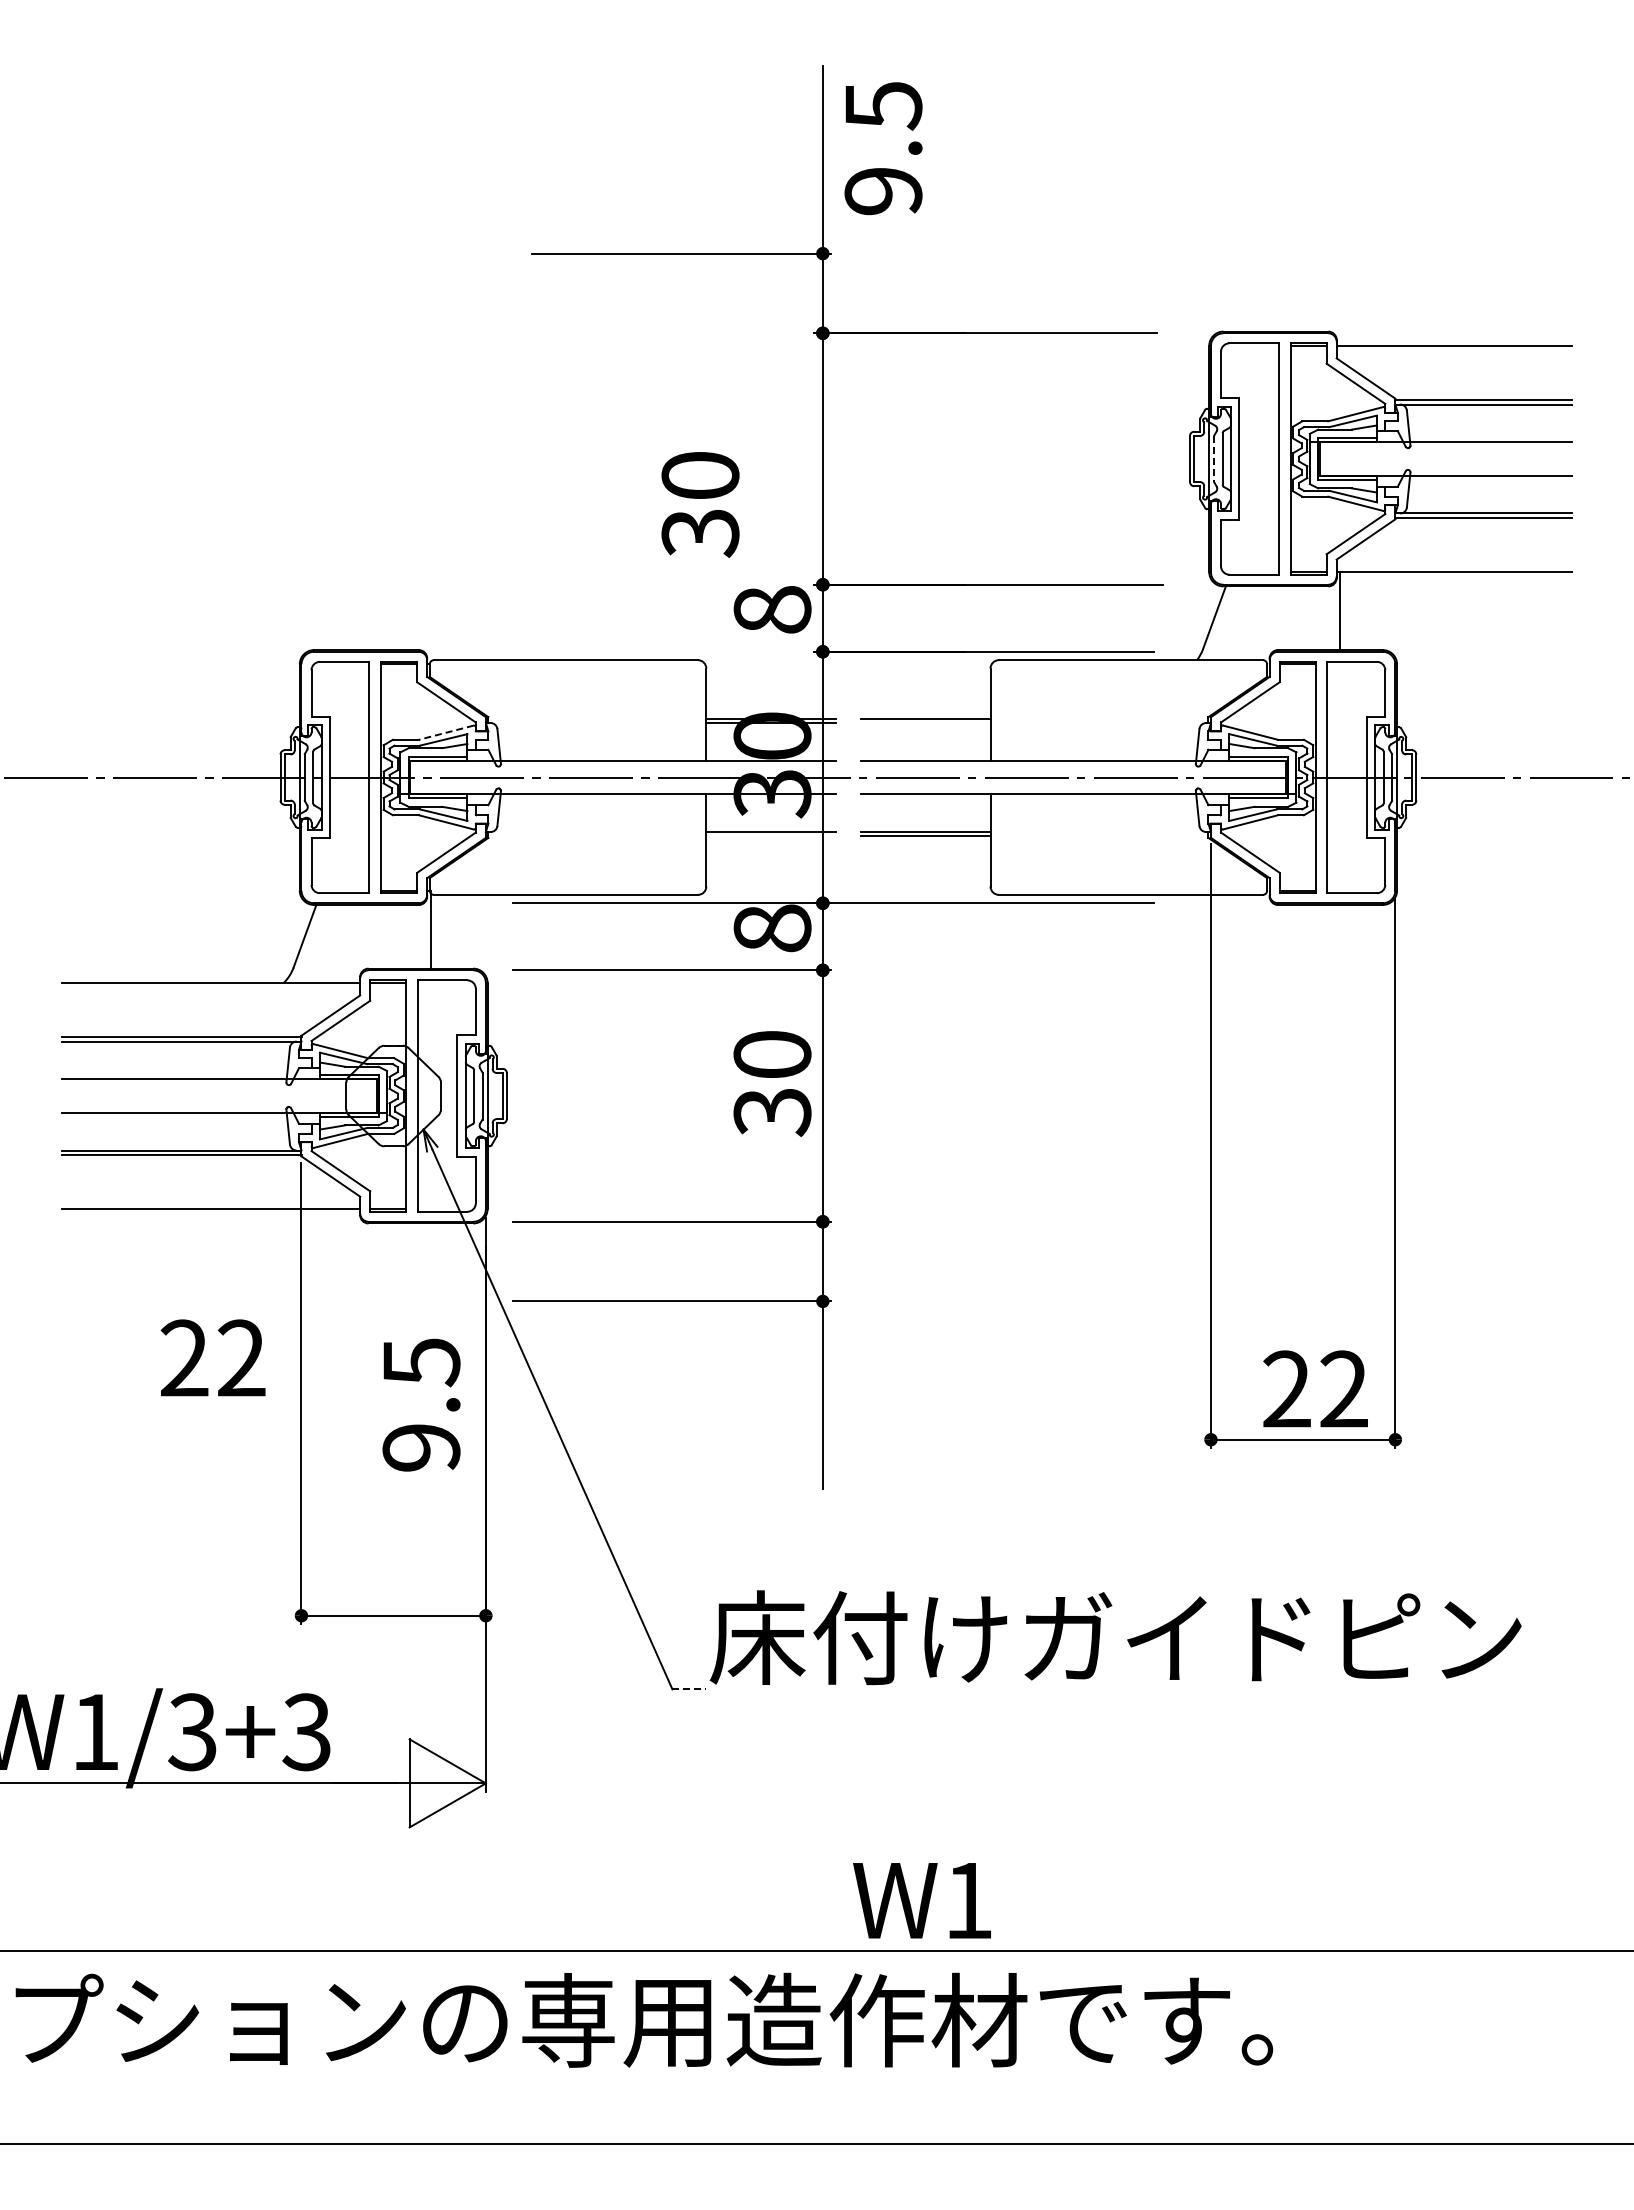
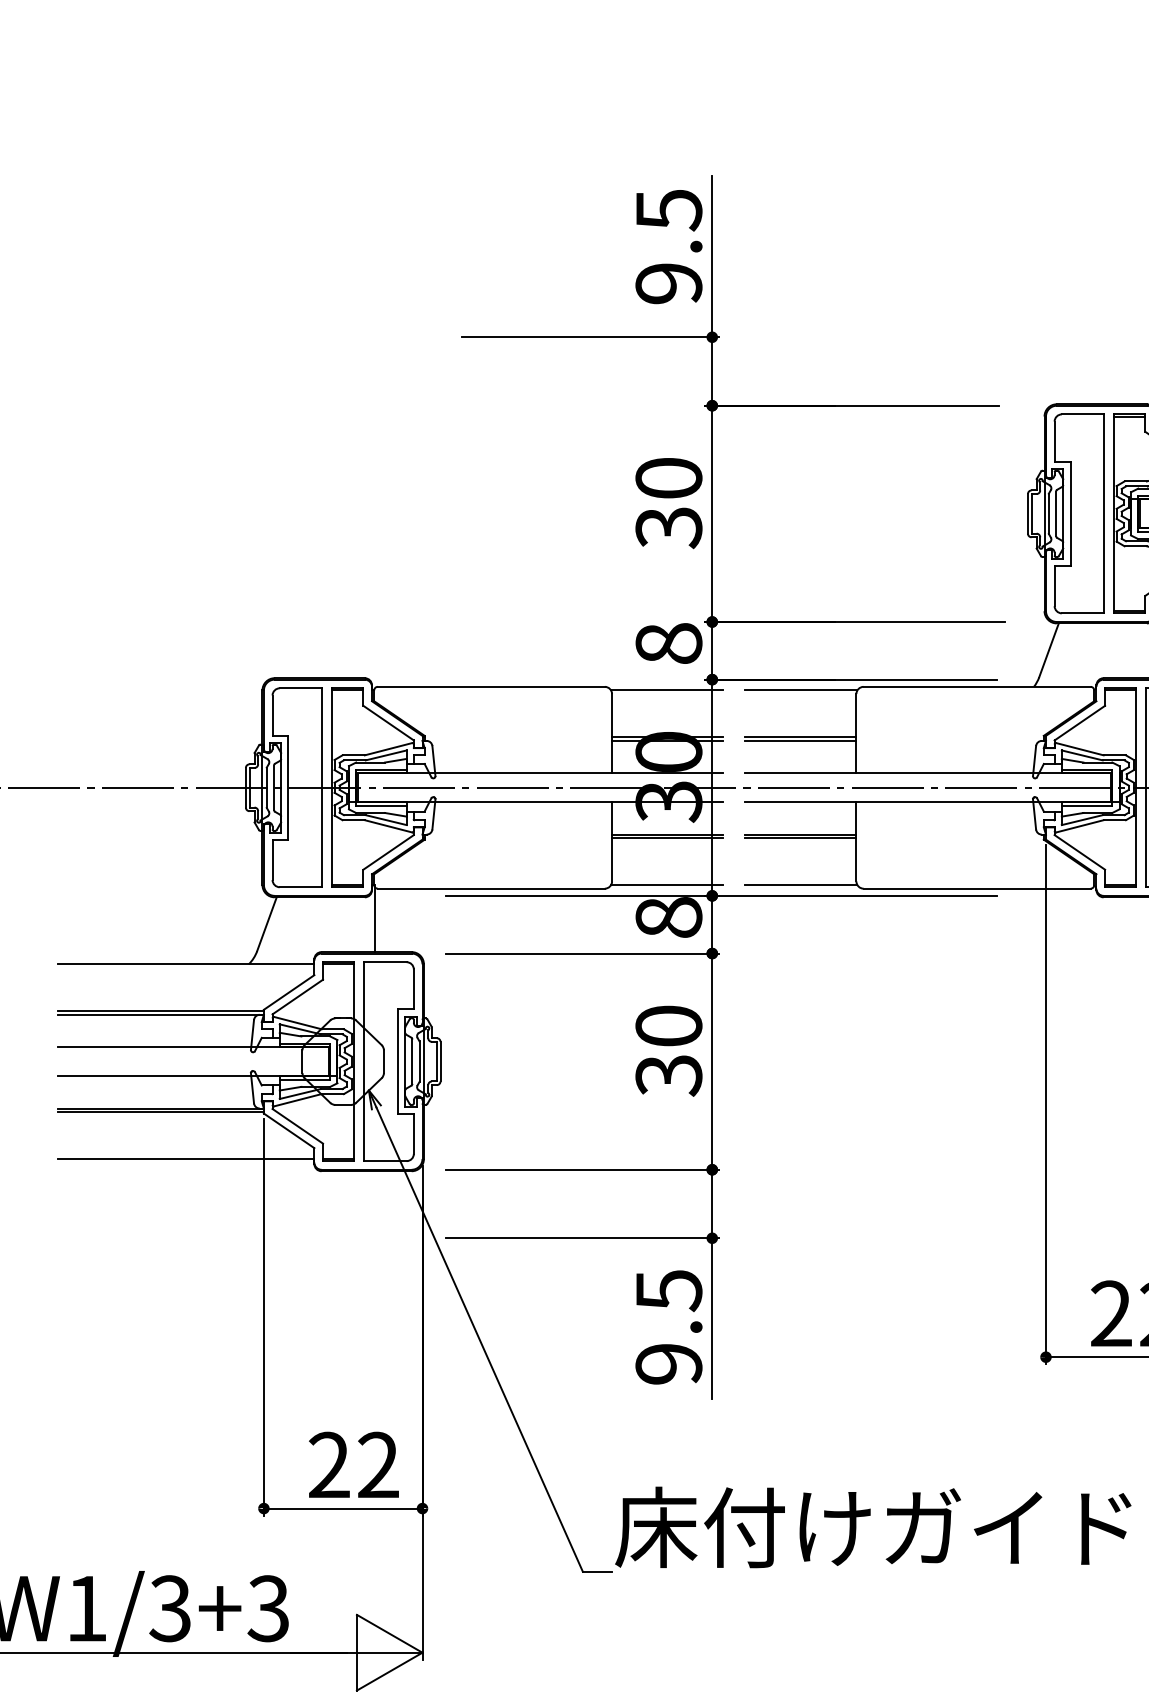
text: (883, 148) -> (668, 246), moved
line: (1214, 459) -> (1049, 514), dashed -> solid
text: (700, 504) -> (668, 503), moved
line: (770, 664) -> (667, 690), added
line: (926, 664) -> (801, 690), added
line: (925, 723) -> (800, 741), added
line: (445, 732) -> (387, 749), dashed -> solid
line: (770, 836) -> (667, 838), added
line: (770, 890) -> (667, 884), added
line: (926, 890) -> (801, 884), added
text: (212, 1357) -> (353, 1464), moved
text: (421, 1404) -> (668, 1326), moved
line: (689, 1689) -> (597, 1571), dashed -> solid

